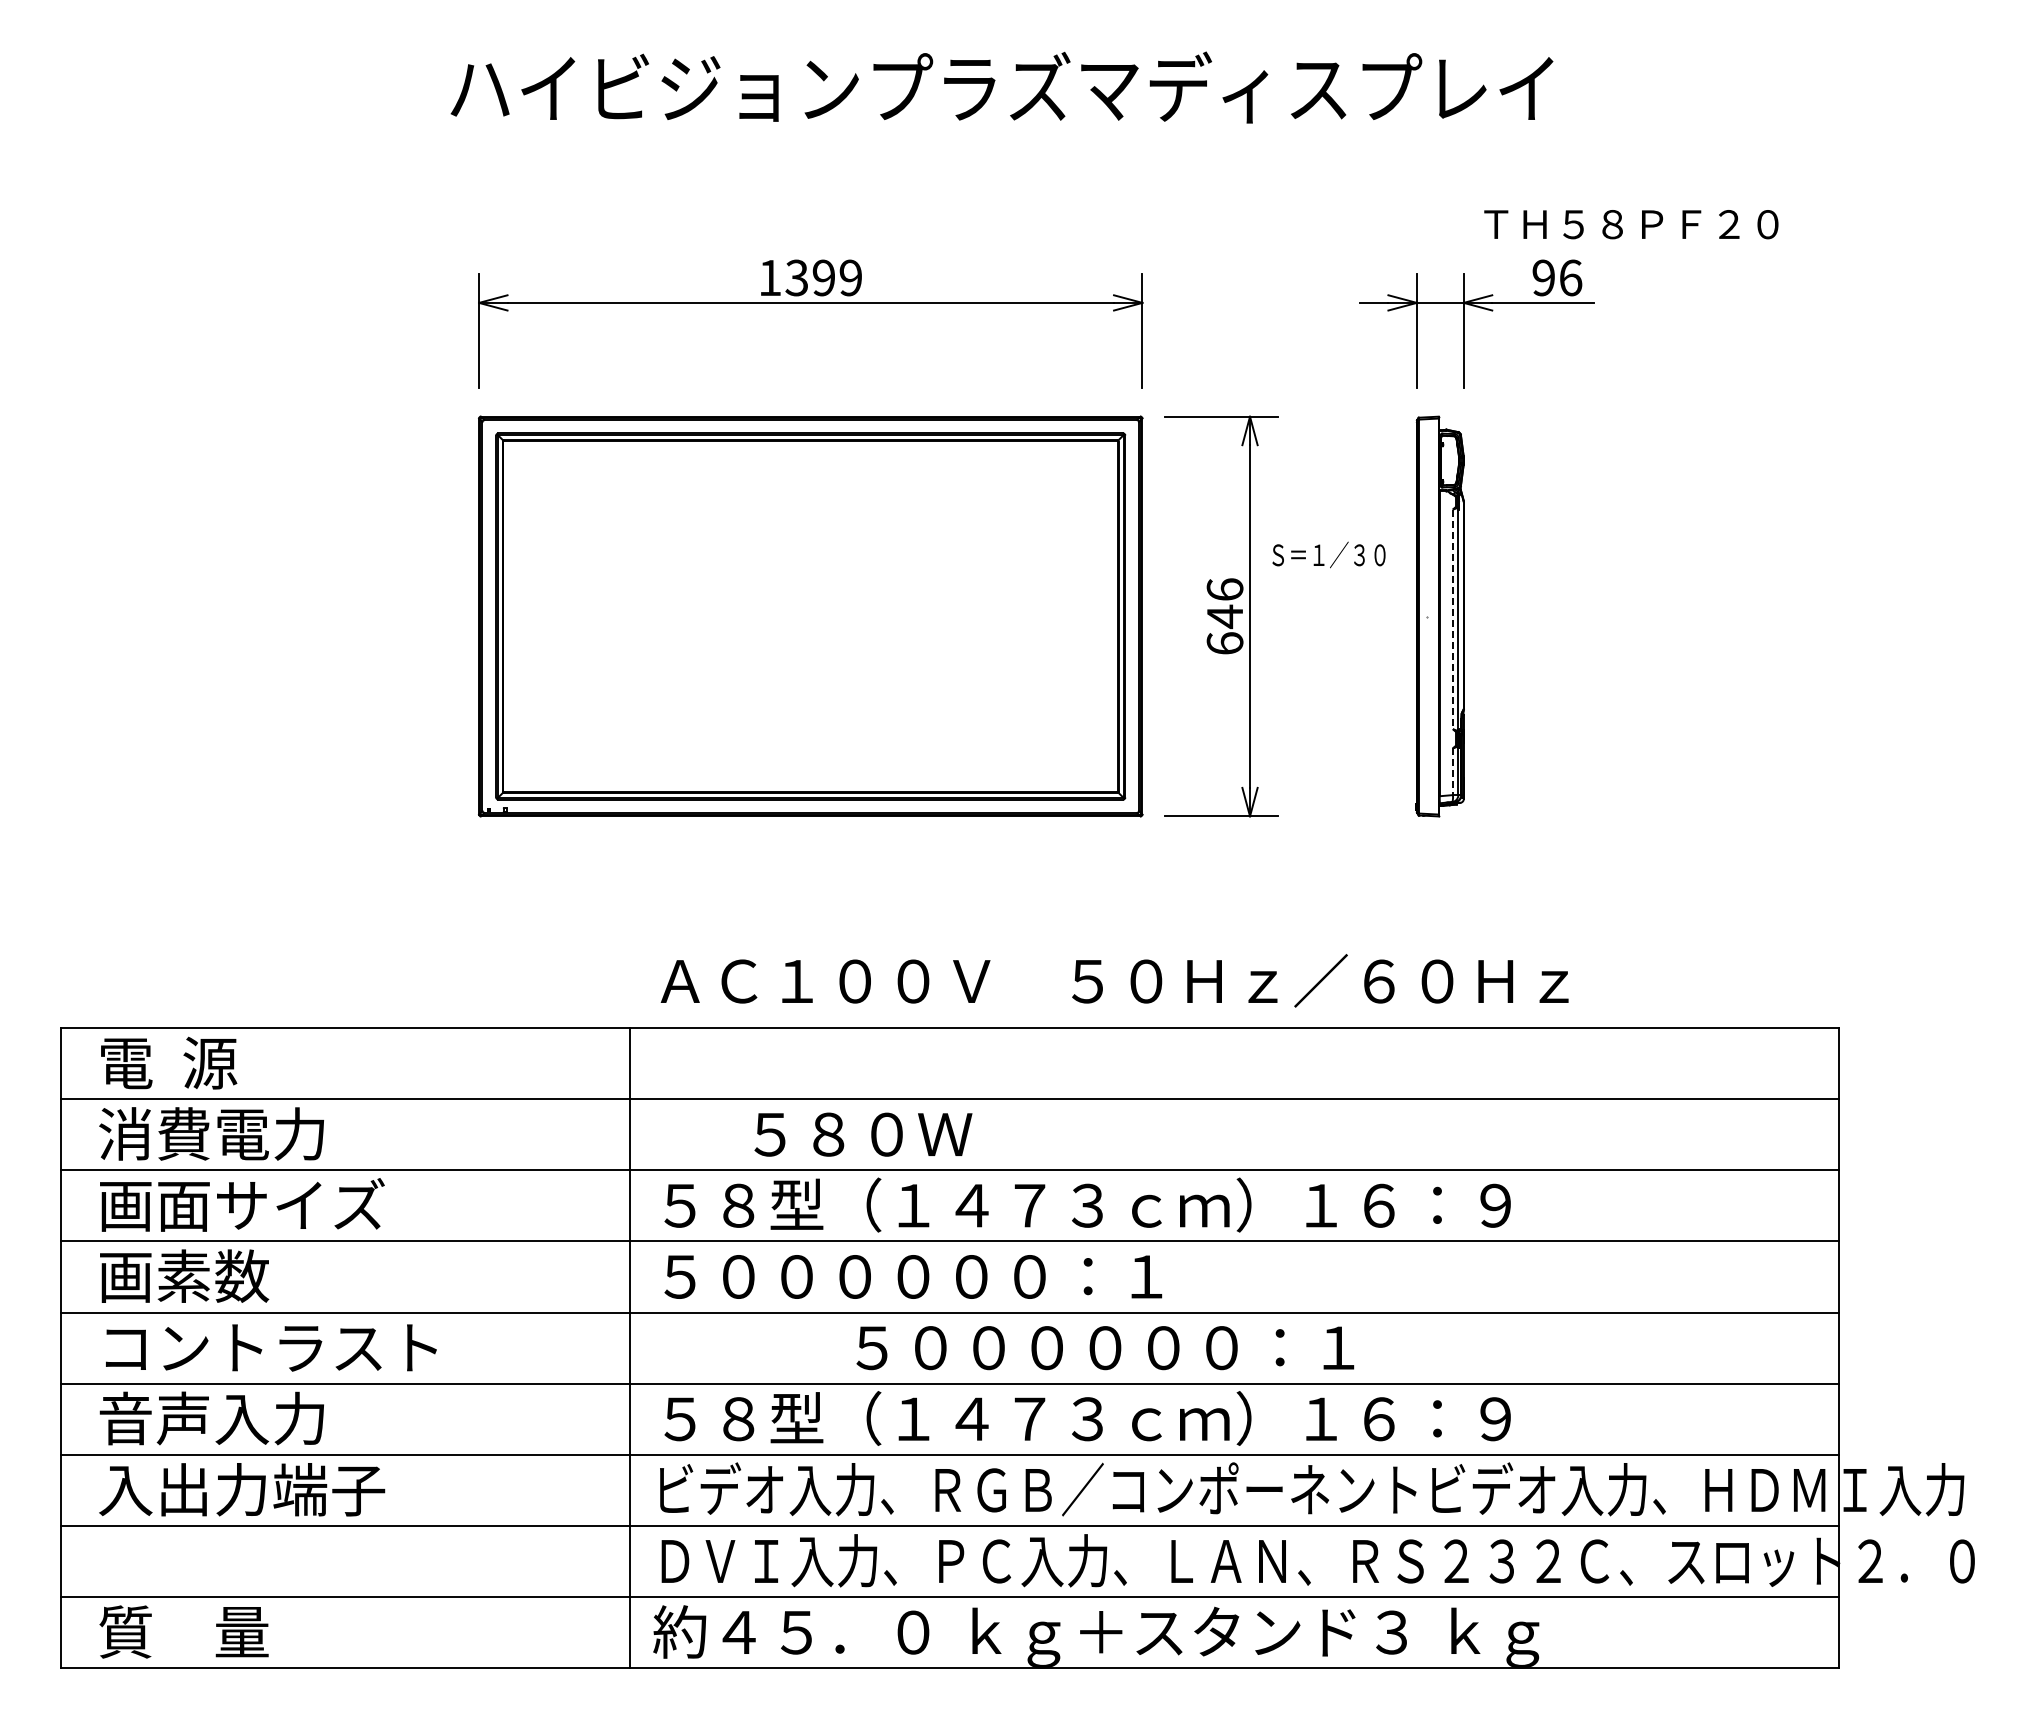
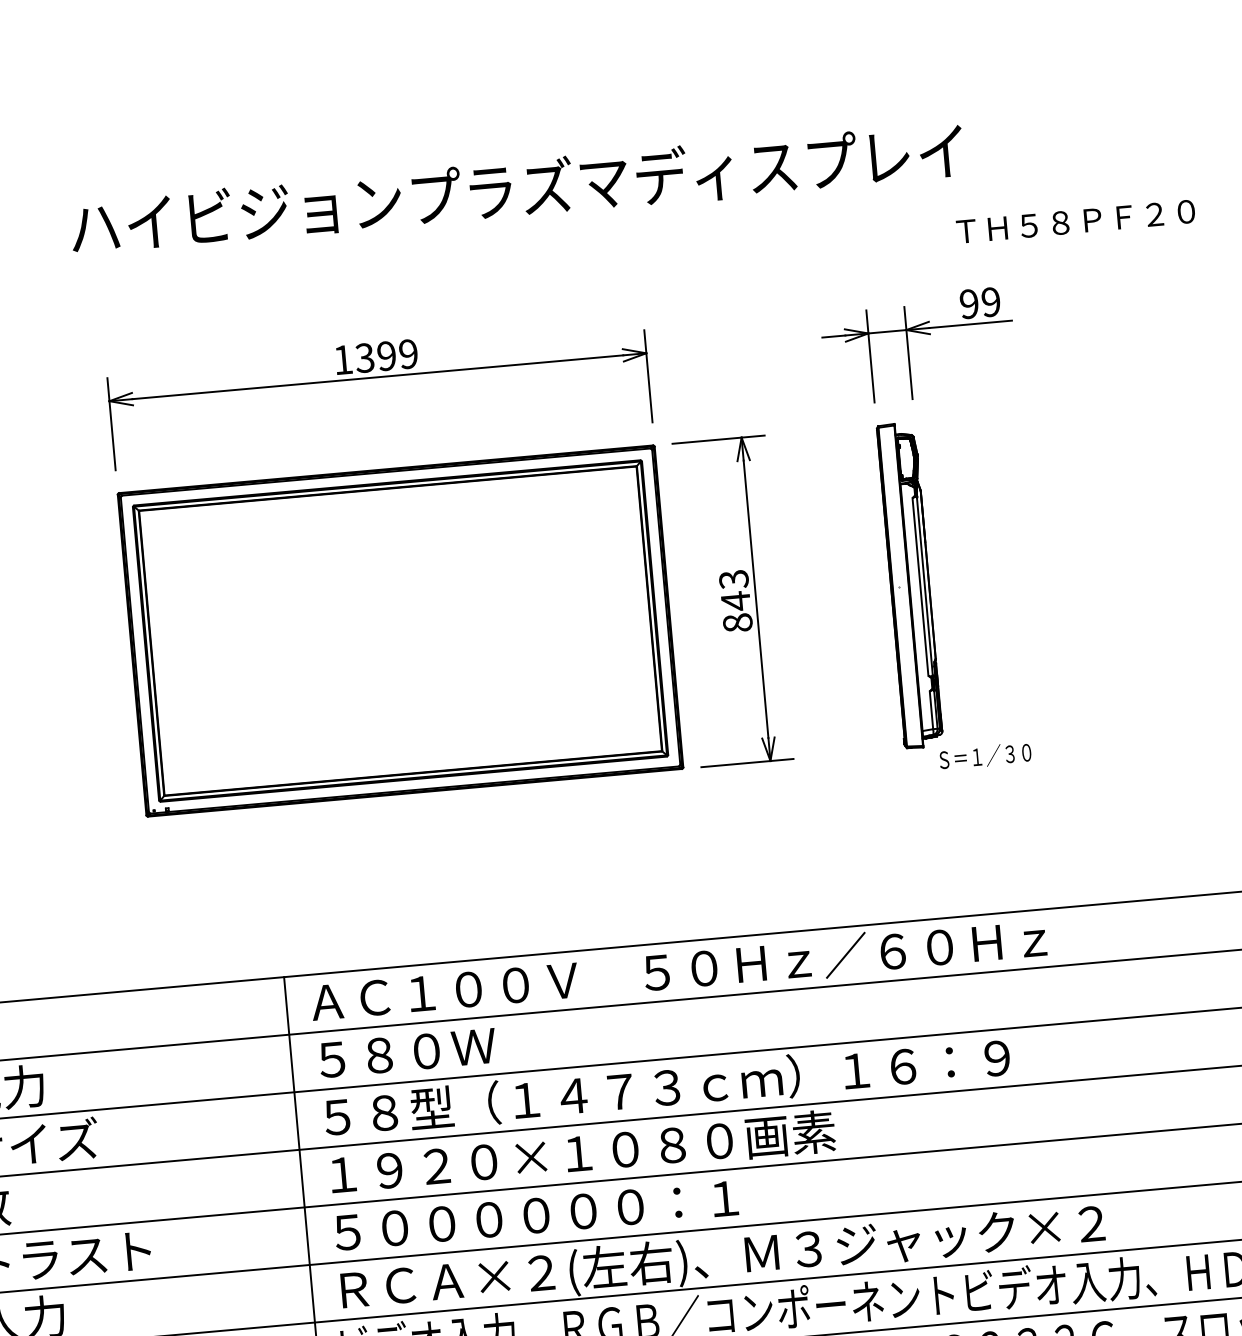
text: (1631, 224) -> (1075, 221), moved
text: (1570, 277) -> (990, 301), 96 -> 99
text: (1328, 554) -> (984, 755), moved
text: (1224, 616) -> (735, 601), 646 -> 843
line: (1452, 619) -> (920, 587), dashed -> solid
line: (1452, 772) -> (931, 710), dashed -> solid
text: (1114, 980) -> (678, 970), moved
text: (863, 1134) -> (407, 1052), moved
text: (976, 1275) -> (582, 1152), ５００００００：１ -> １９２０×１０８０画素
text: (1105, 1348) -> (536, 1216), moved
text: (1136, 1421) -> (722, 1258), ５８型（１４７３ｃｍ）１６：９ -> ＲＣＡ×２(左右)、Ｍ３ジャック×２

